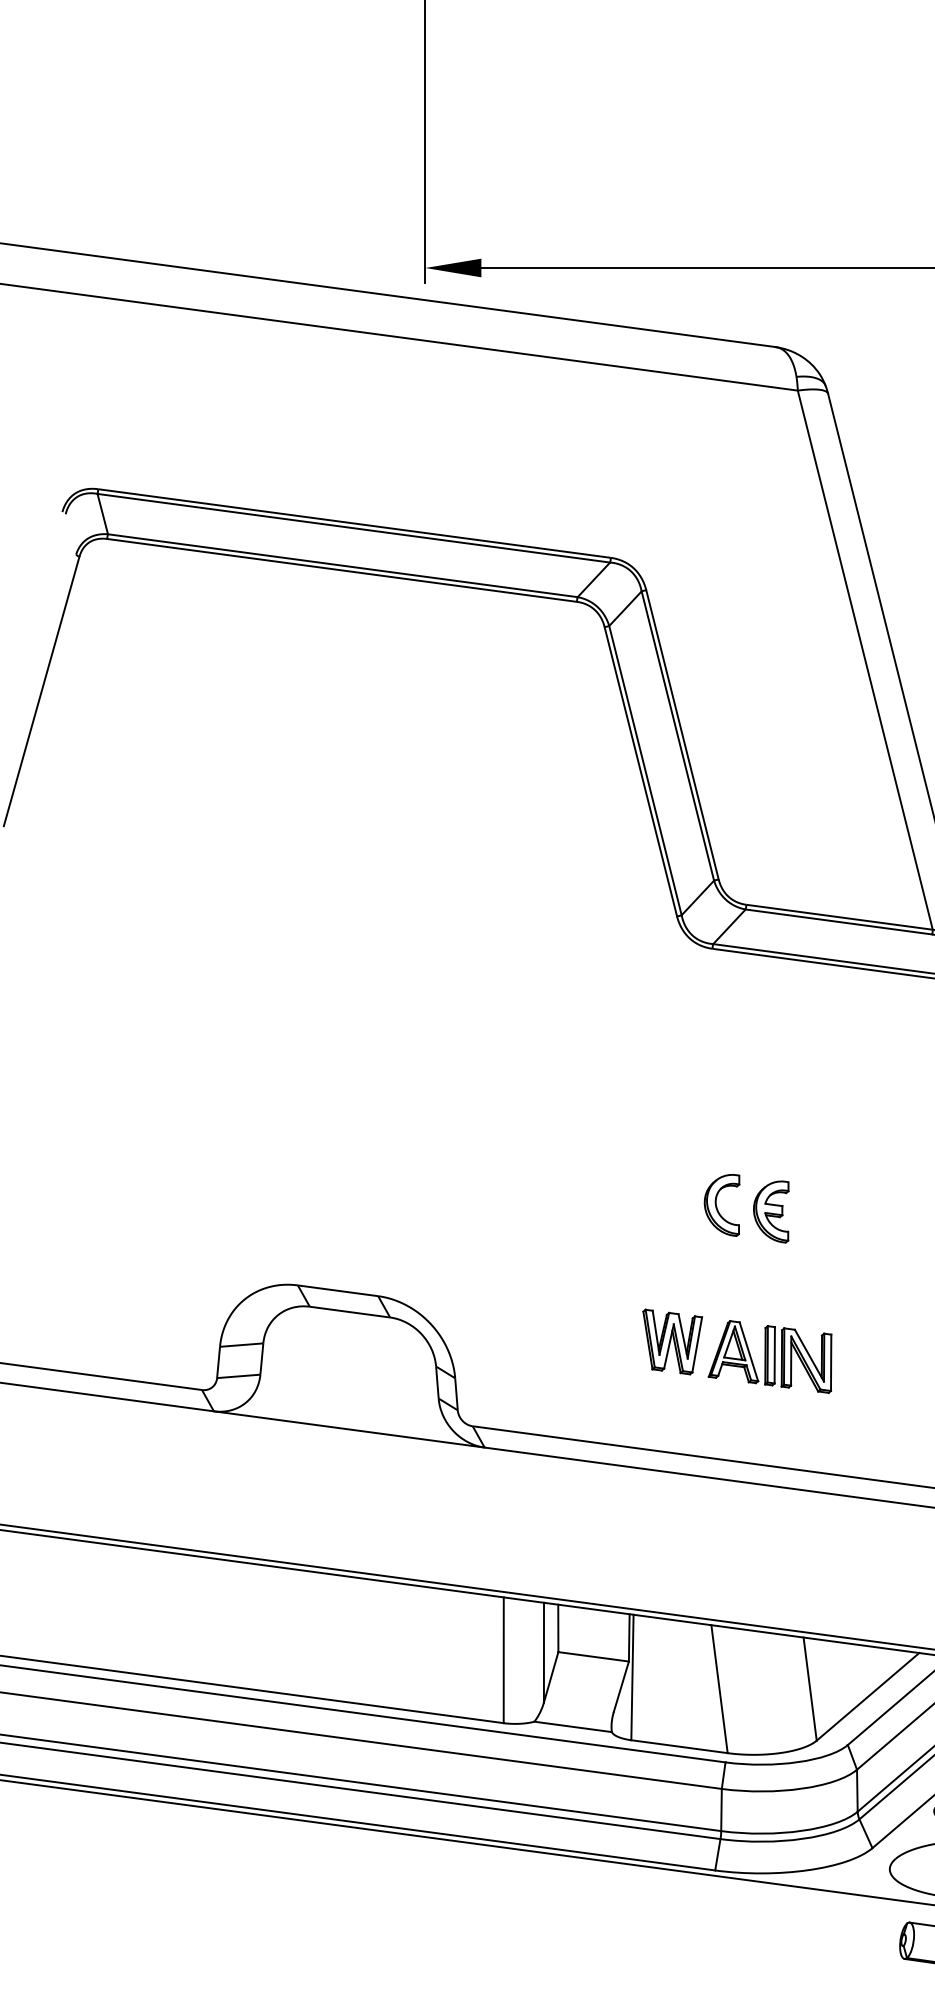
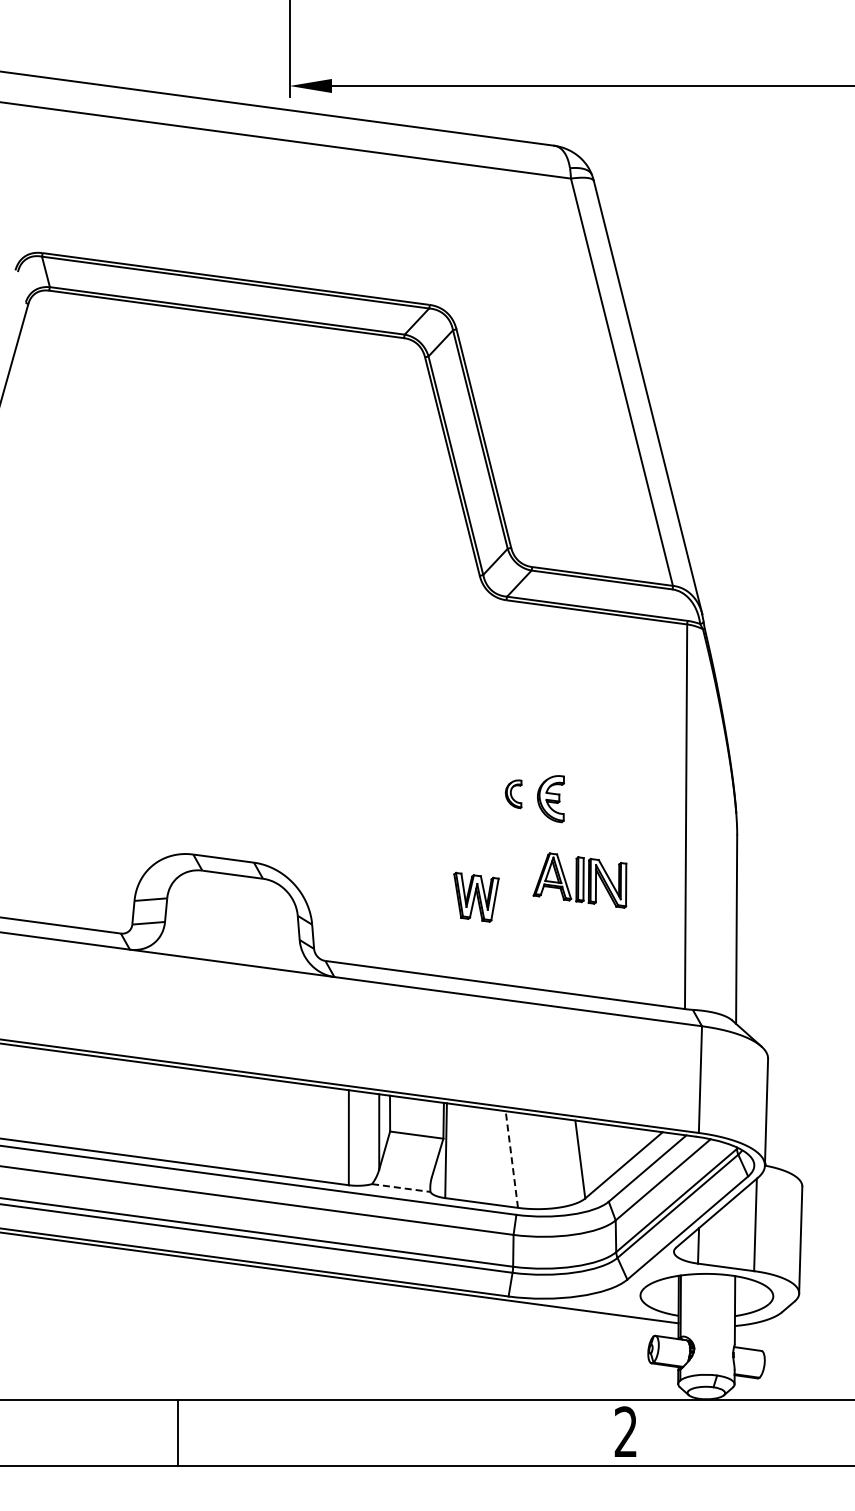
part: (721, 1205) -> (513, 794), size x0.6
part: (769, 1356) -> (579, 880), moved
line: (719, 1689) -> (511, 1159), solid -> dashed
line: (573, 1727) -> (401, 1188), solid -> dashed

